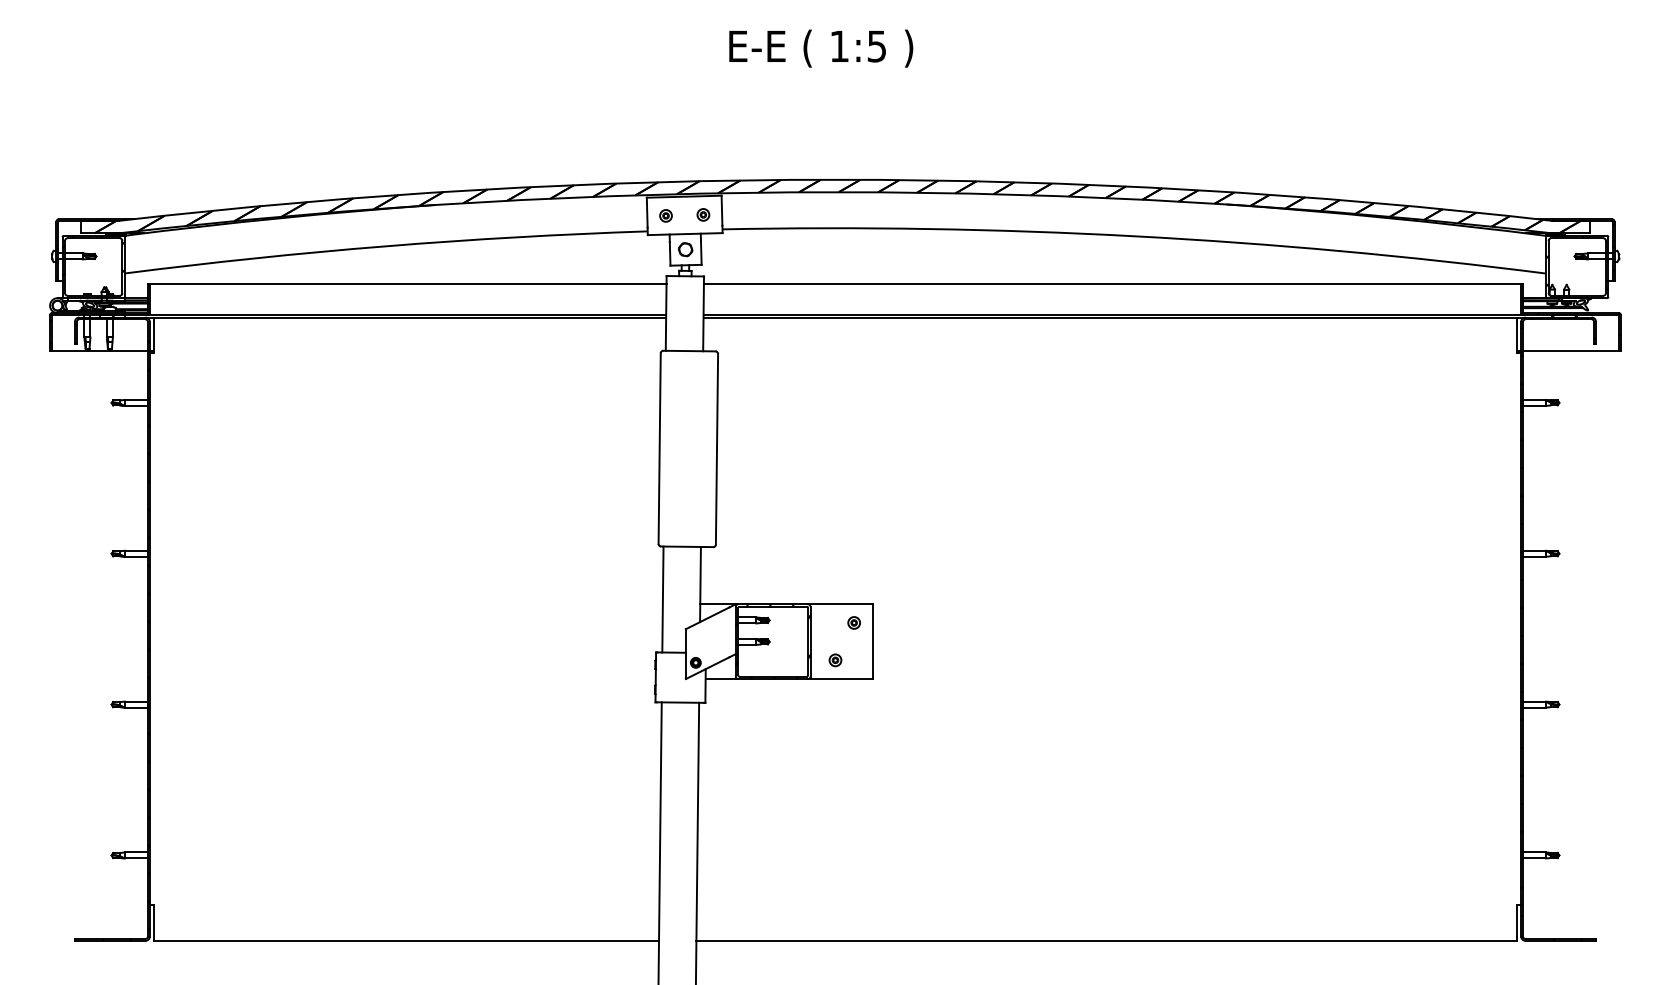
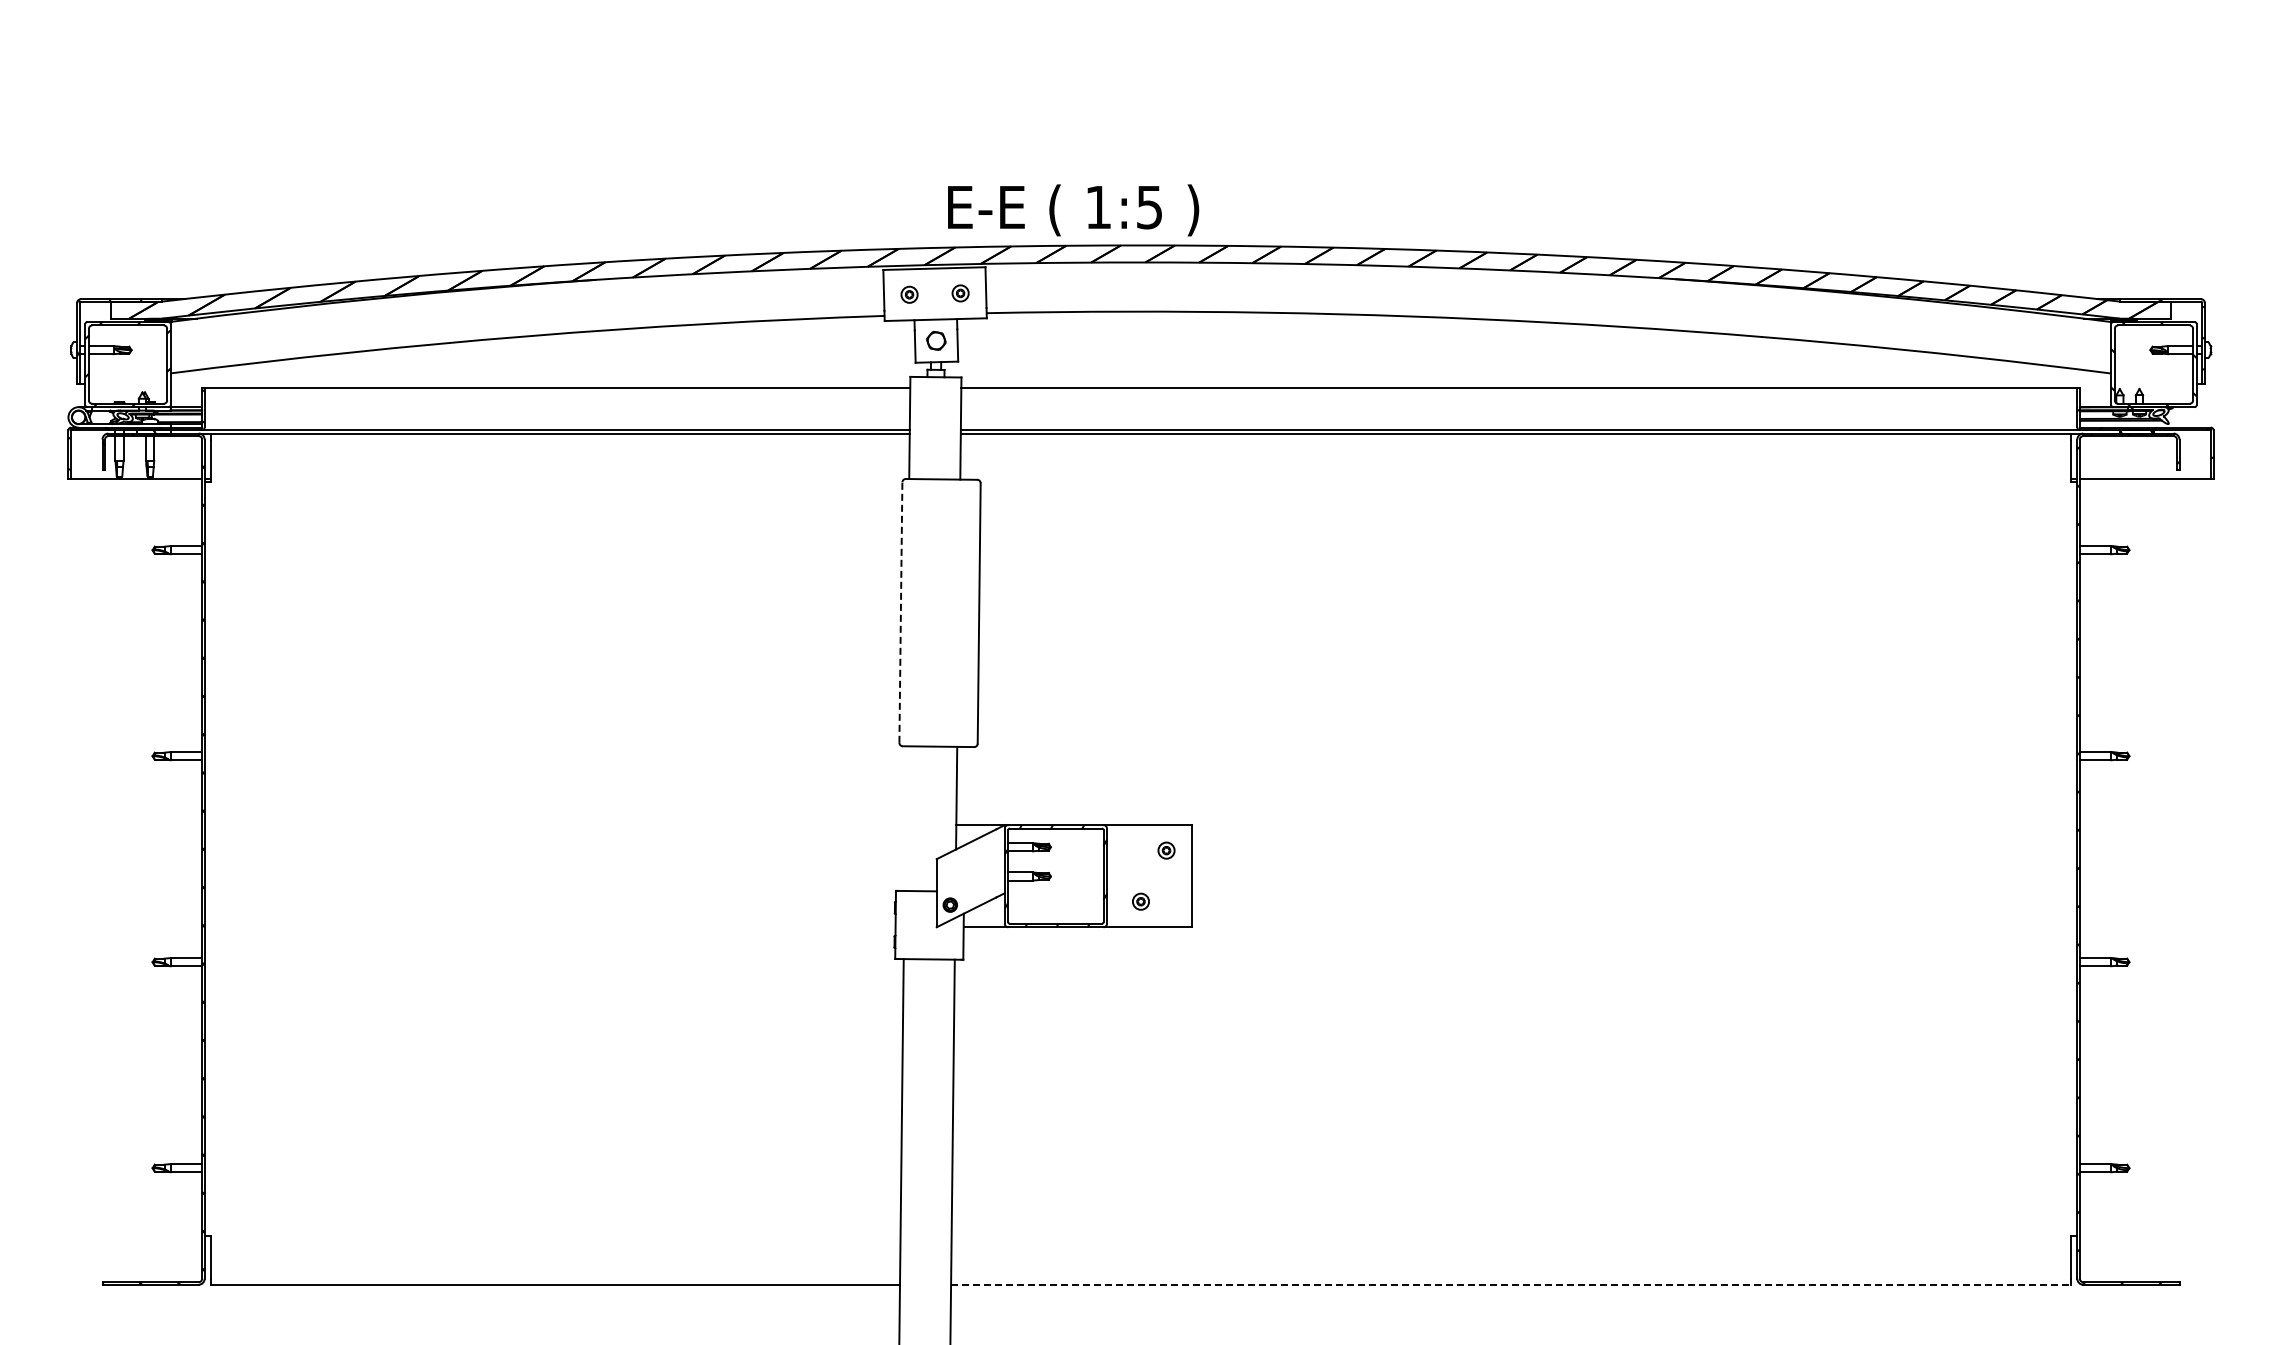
text: (821, 48) -> (1073, 210), moved
line: (659, 448) -> (900, 612), solid -> dashed
line: (663, 599) -> (905, 818), removed
line: (1106, 940) -> (1511, 1284), solid -> dashed

